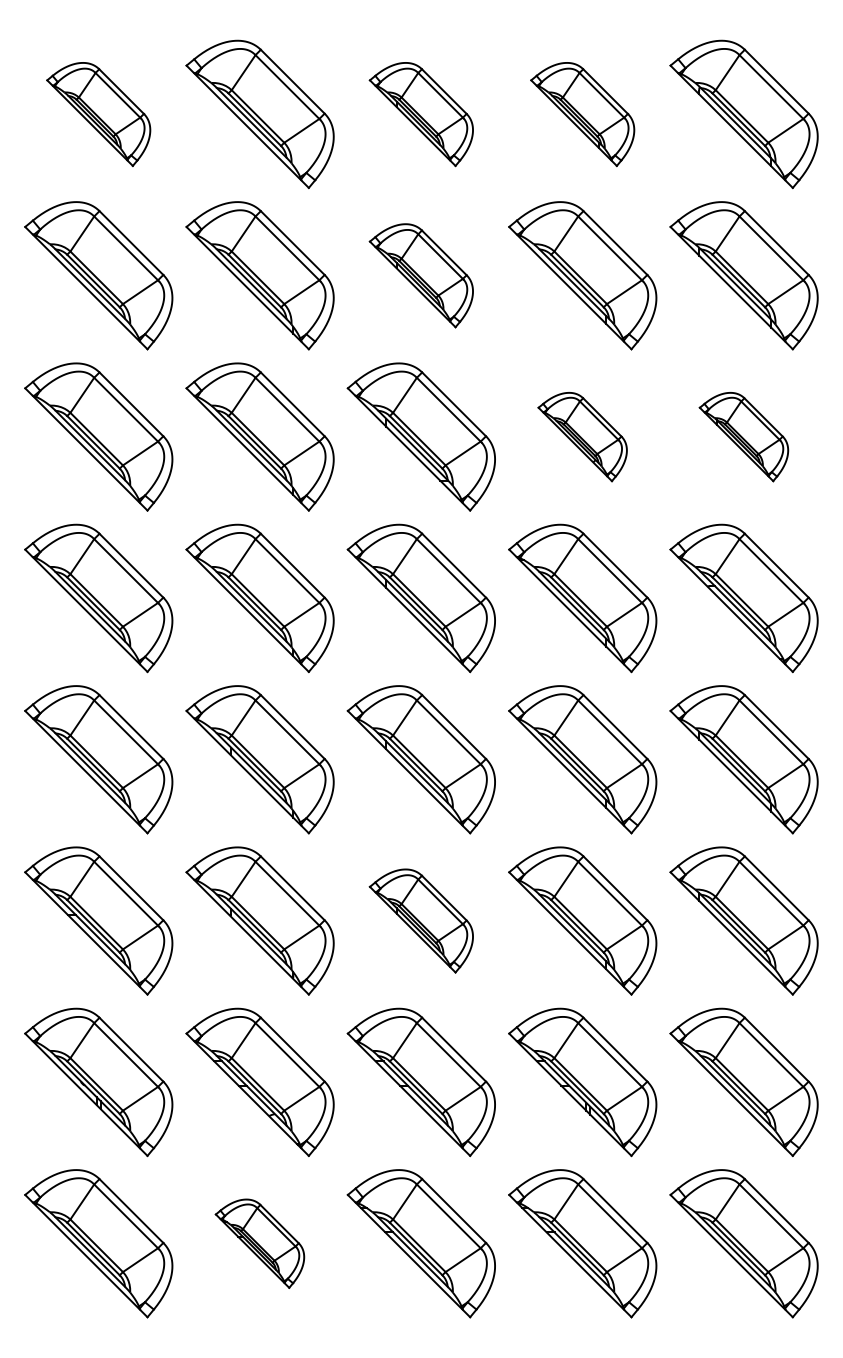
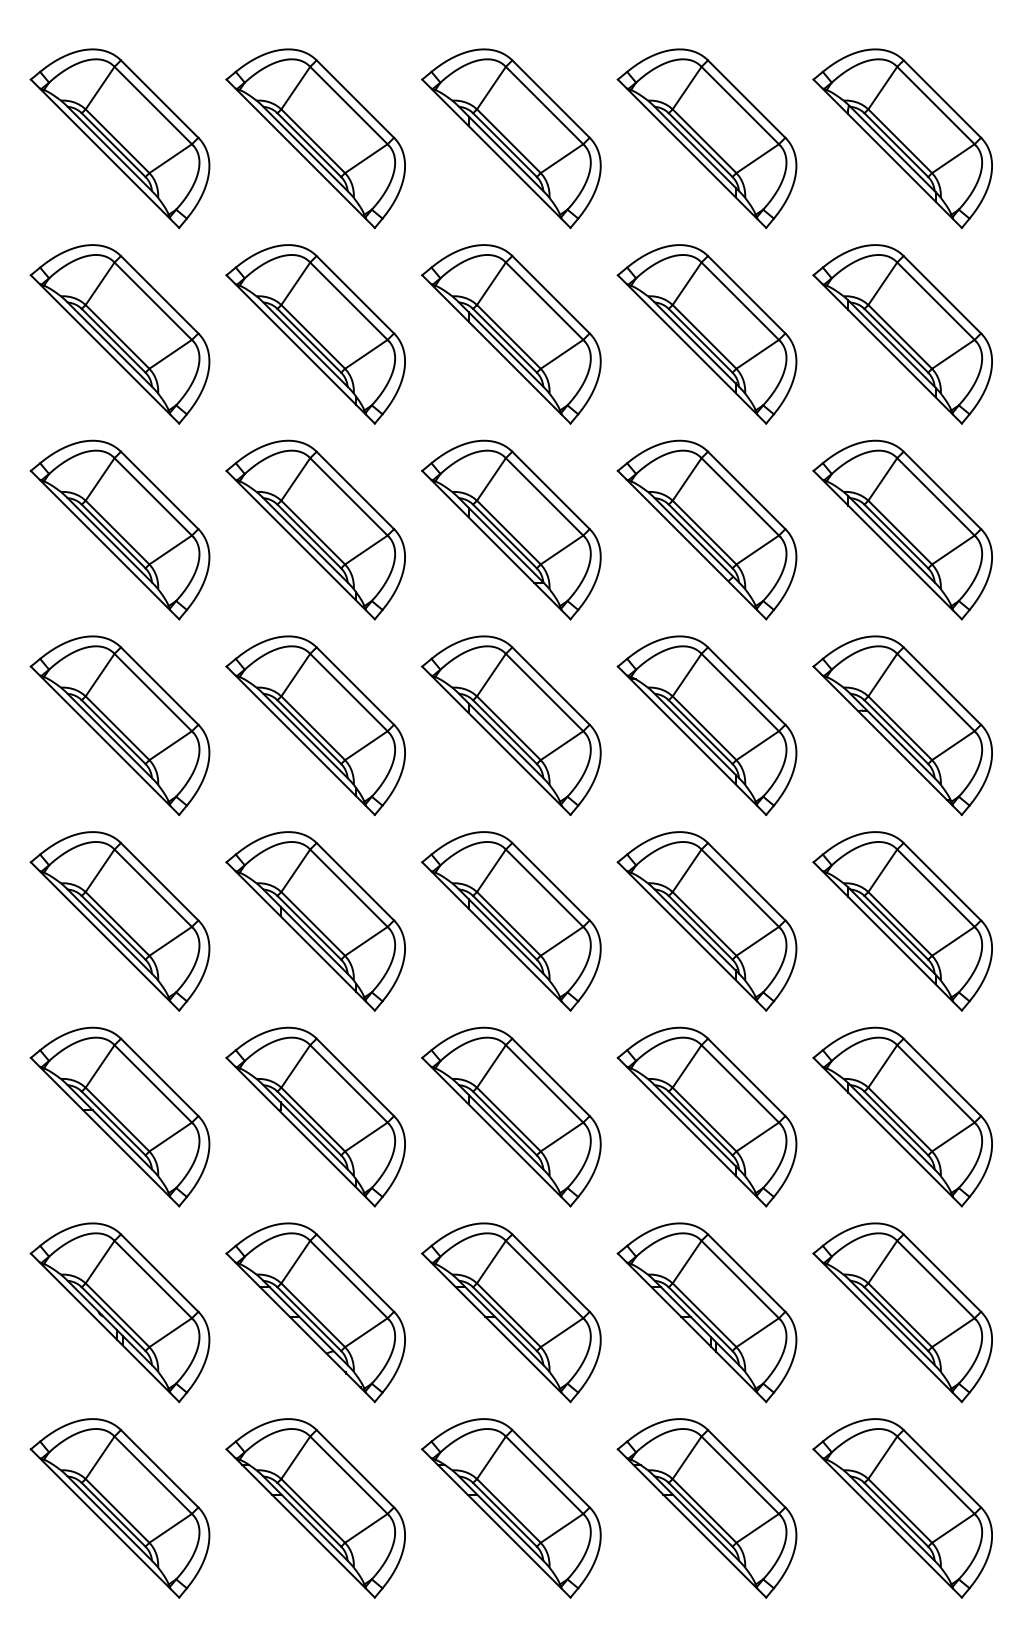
part: (98, 114) -> (119, 138), size x1.43
part: (421, 114) -> (511, 138), size x1.43
part: (582, 114) -> (706, 138), size x1.43
part: (421, 275) -> (511, 334), size x1.43
part: (582, 436) -> (706, 529), size x1.67
part: (743, 436) -> (902, 529), size x1.67
part: (421, 920) -> (511, 1116), size x1.43
part: (259, 1243) -> (315, 1508), size x1.67

